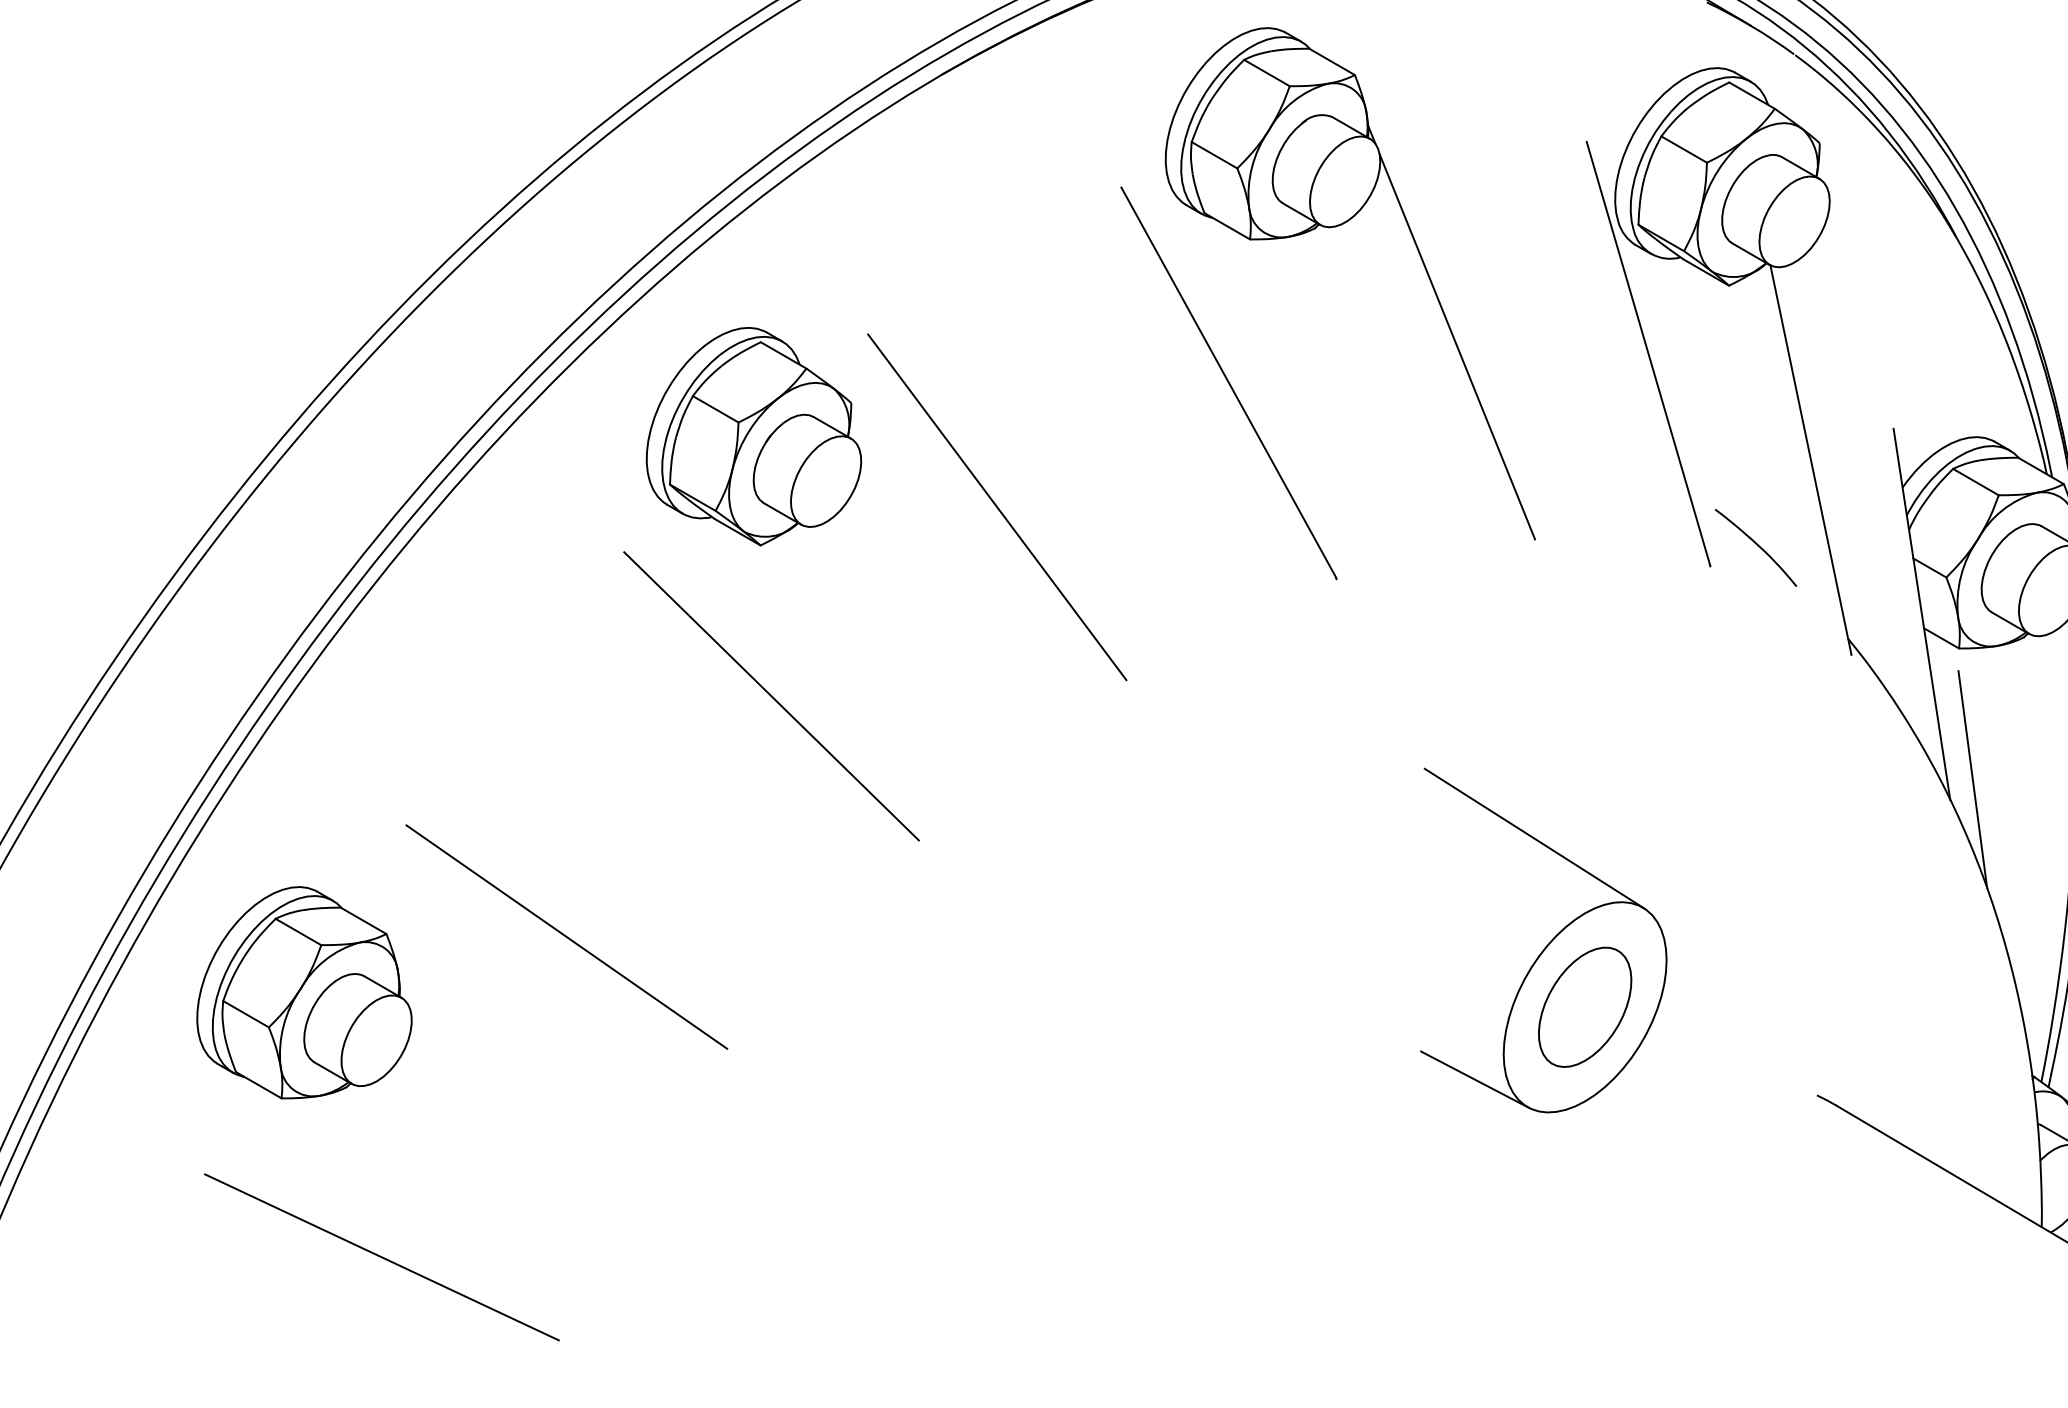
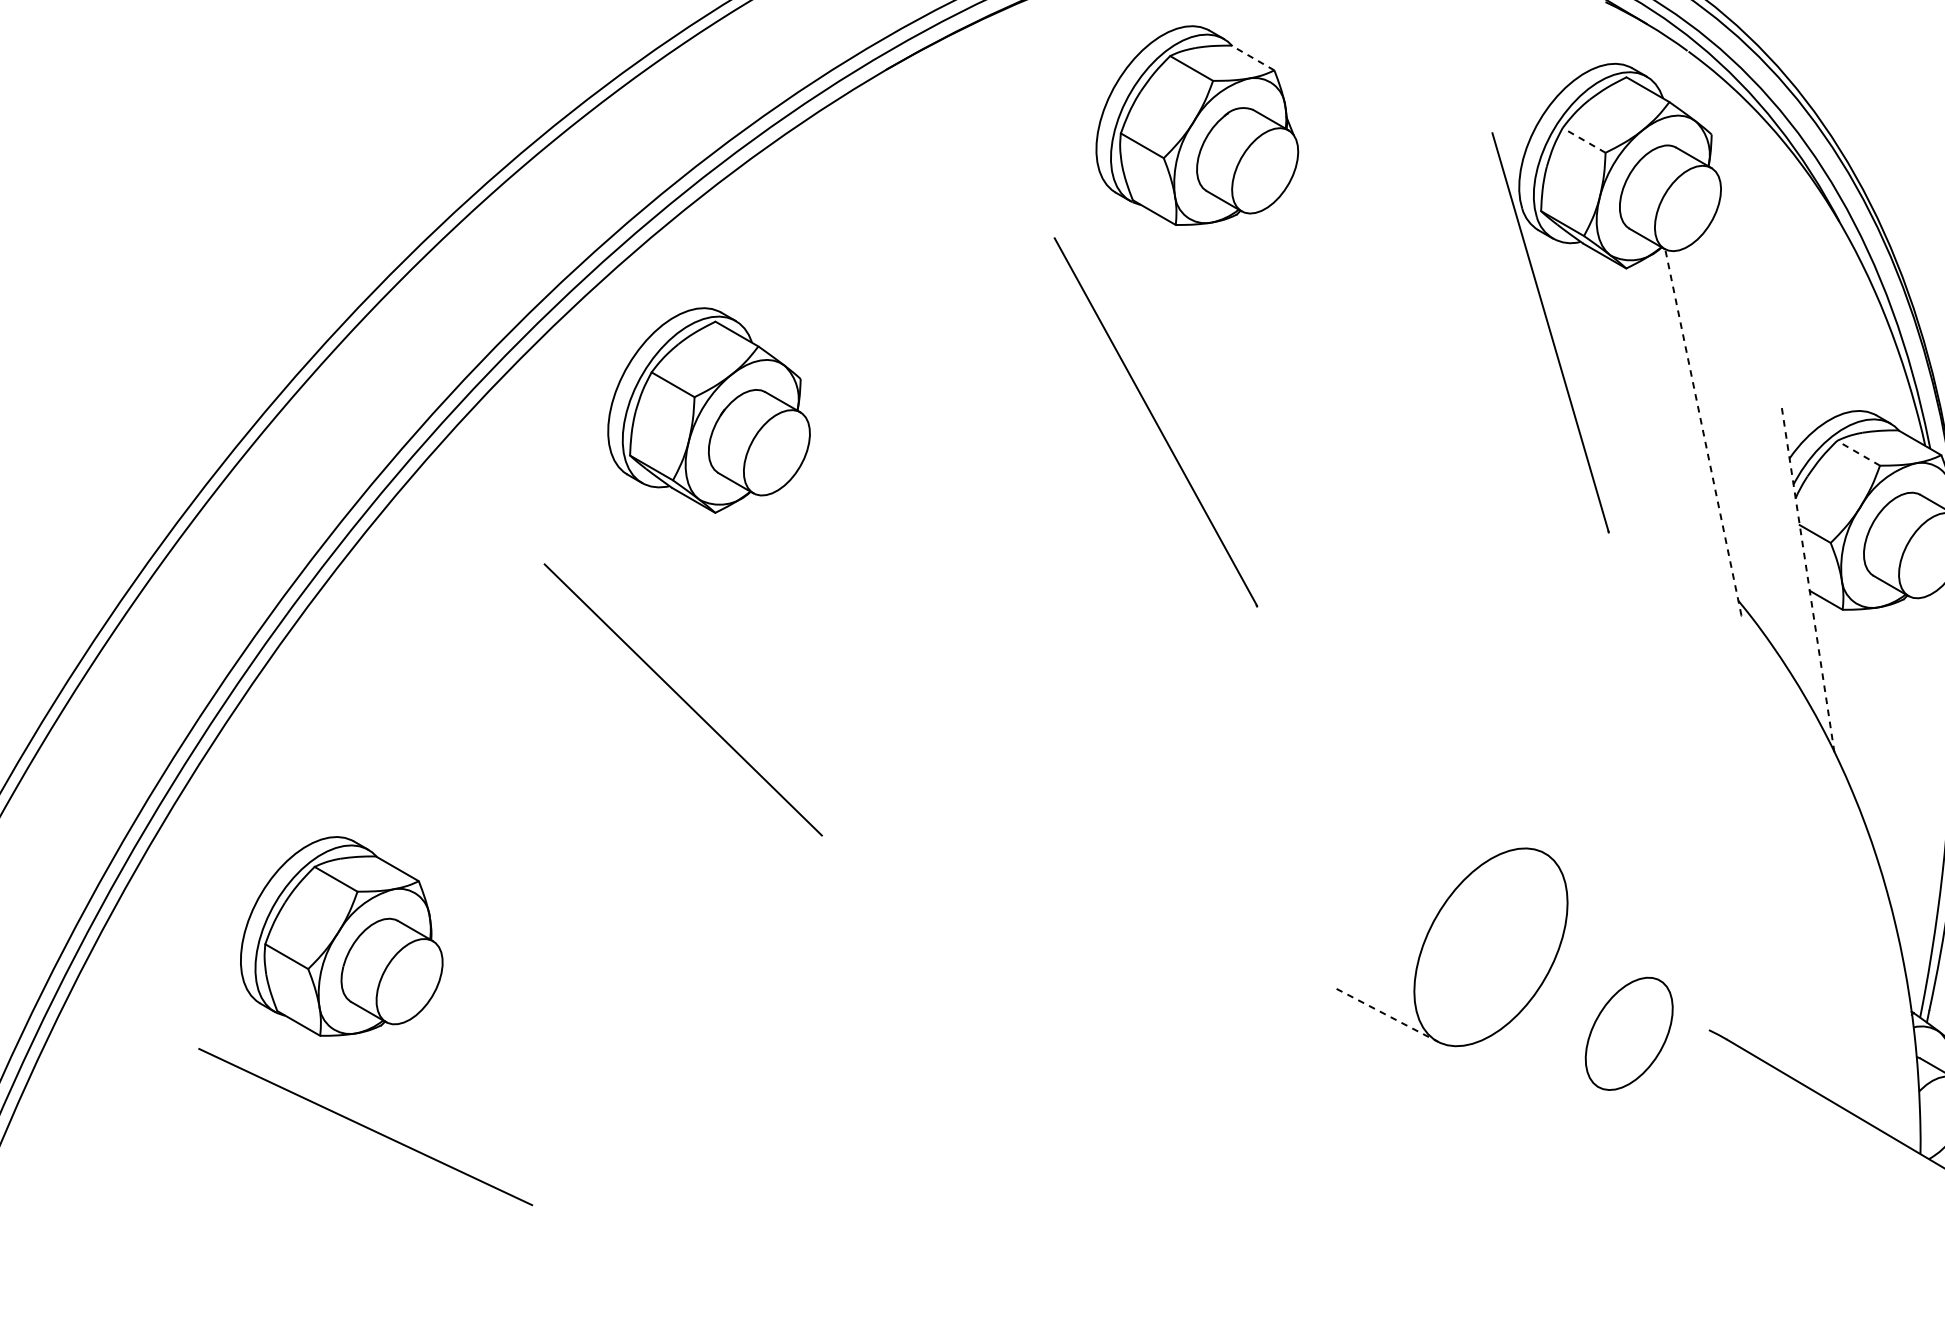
line: (1331, 61) -> (1252, 57), solid -> dashed
line: (1683, 149) -> (1583, 140), solid -> dashed
line: (1457, 346) -> (1370, 325), removed
line: (1228, 383) -> (1155, 422), moved
line: (1810, 460) -> (1702, 432), solid -> dashed
line: (1975, 481) -> (1858, 452), solid -> dashed
line: (997, 507) -> (938, 477), removed
part: (1755, 547) -> (1651, 514), removed
line: (1921, 614) -> (1807, 577), solid -> dashed
line: (771, 696) -> (683, 700), moved
line: (1972, 779) -> (1855, 733), removed
line: (1534, 838) -> (1443, 788), removed
line: (566, 936) -> (532, 880), removed
part: (304, 992) -> (341, 936), moved
part: (1585, 1006) -> (1629, 1033), moved
line: (1475, 1079) -> (1387, 1015), solid -> dashed
line: (381, 1257) -> (365, 1127), moved

